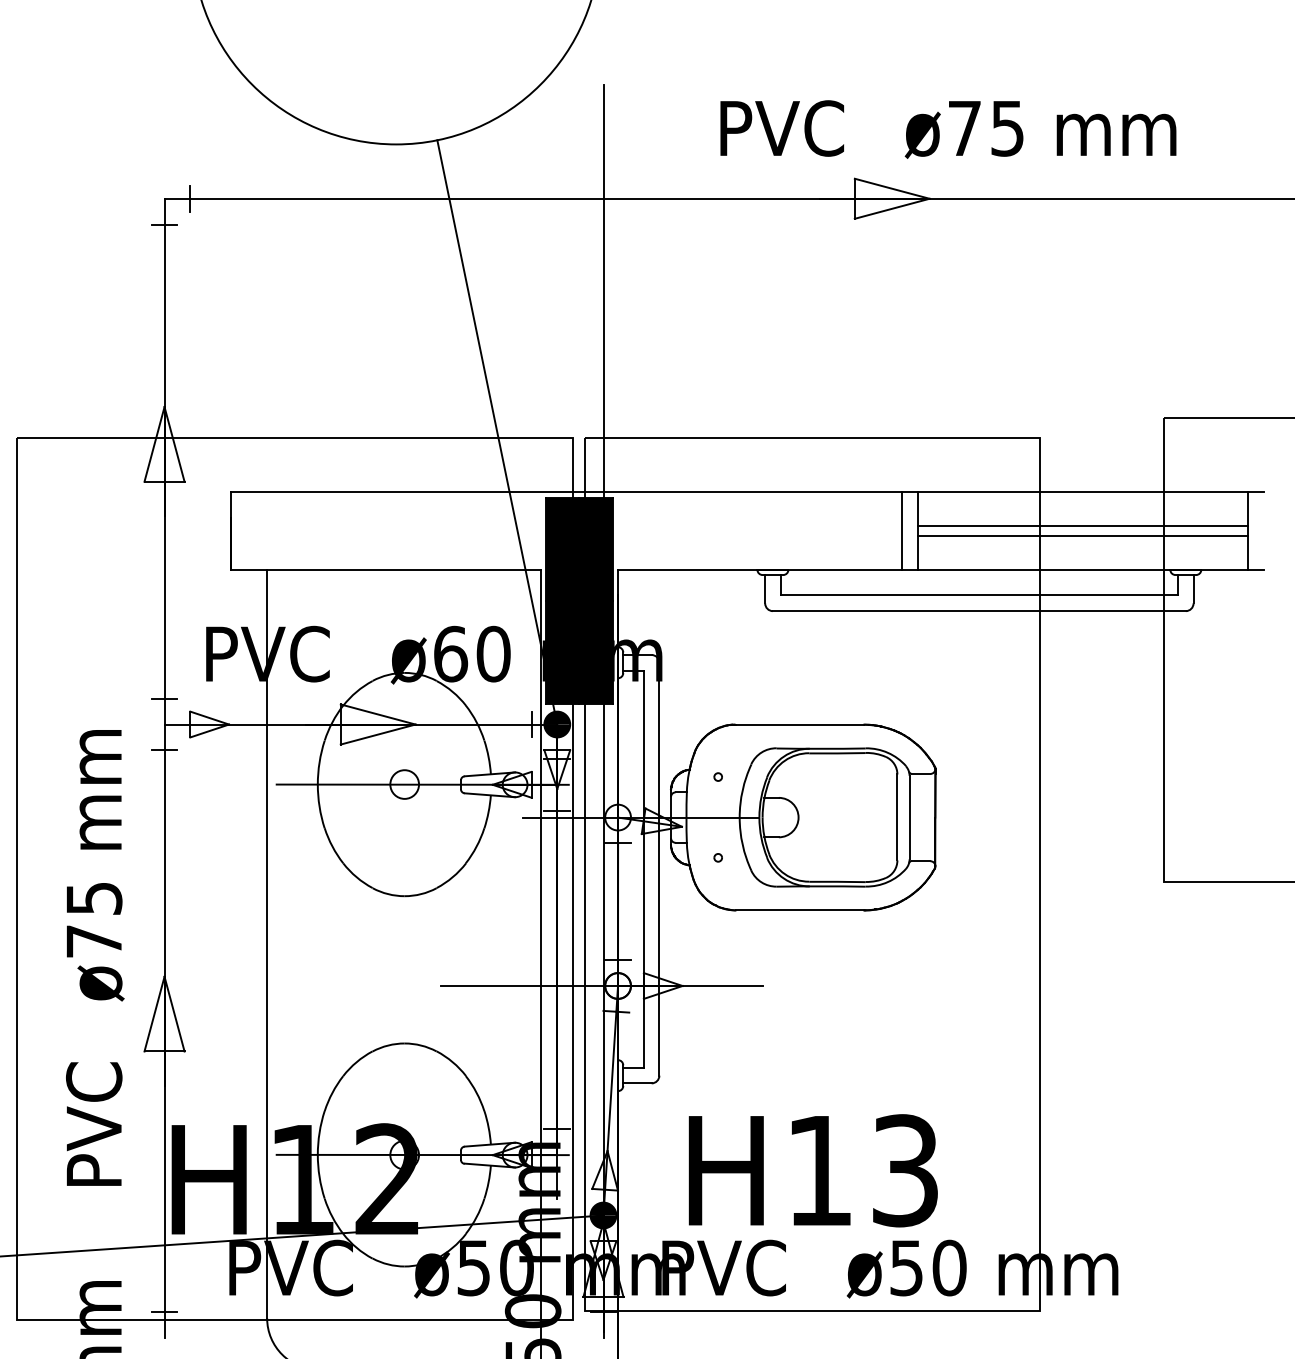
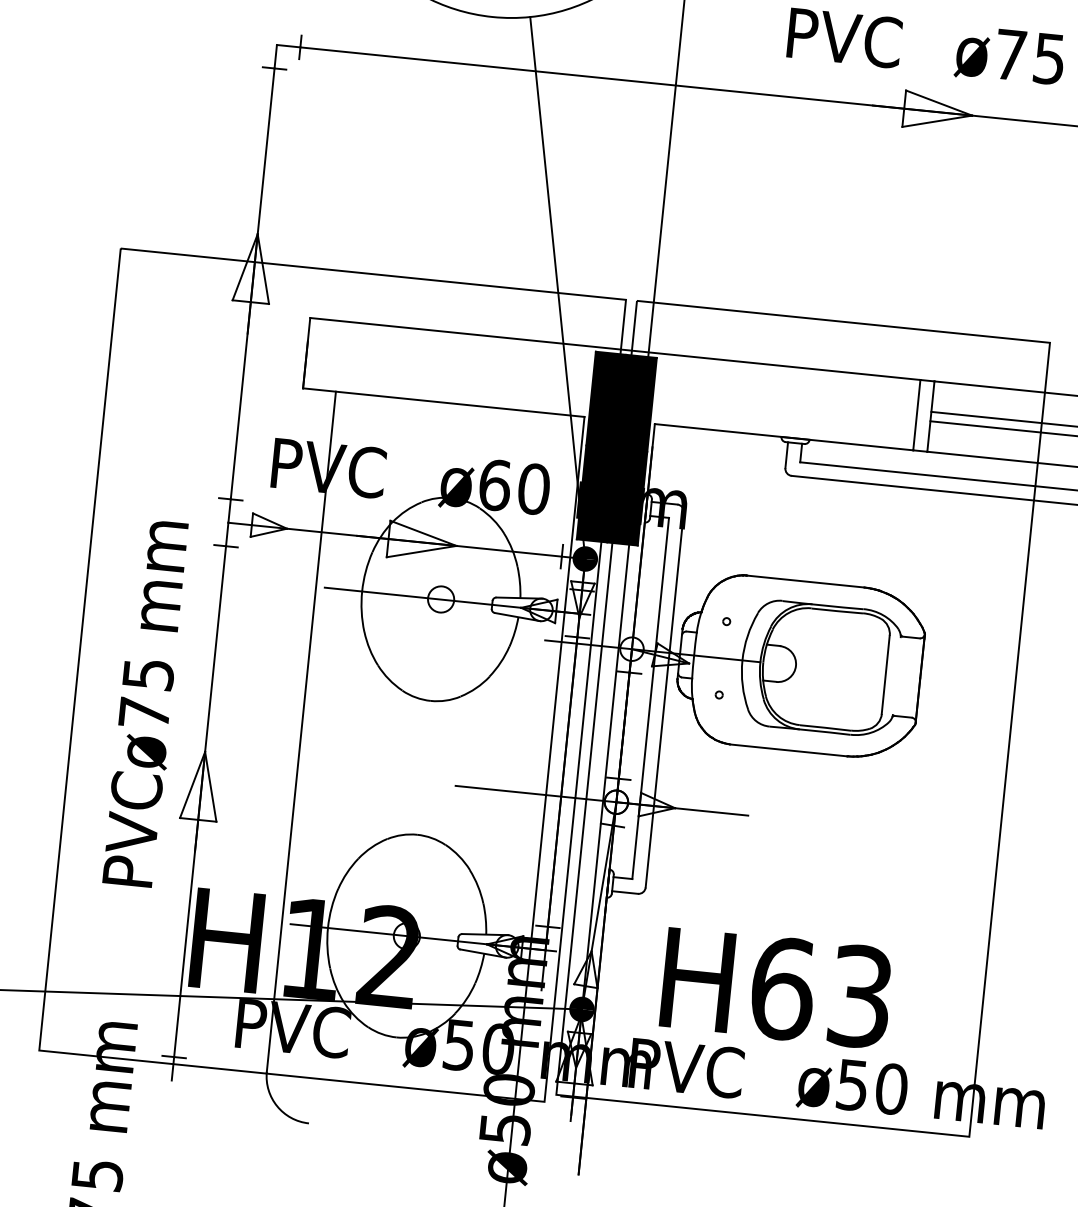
line: (909, 817) -> (896, 676), removed
text: (94, 1123) -> (133, 828), moved
text: (820, 1170) -> (783, 988), H13 -> H63

